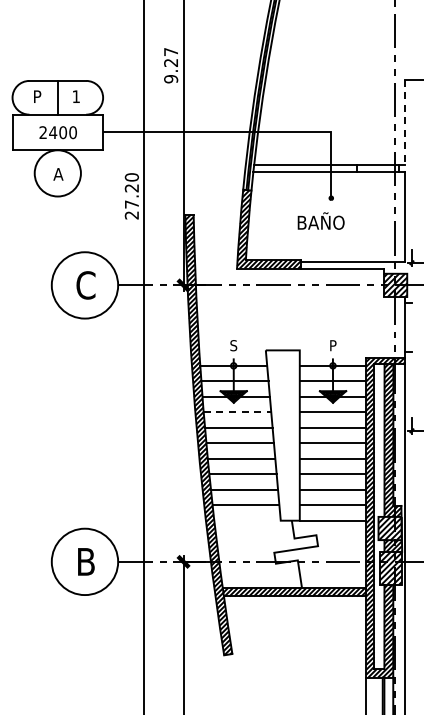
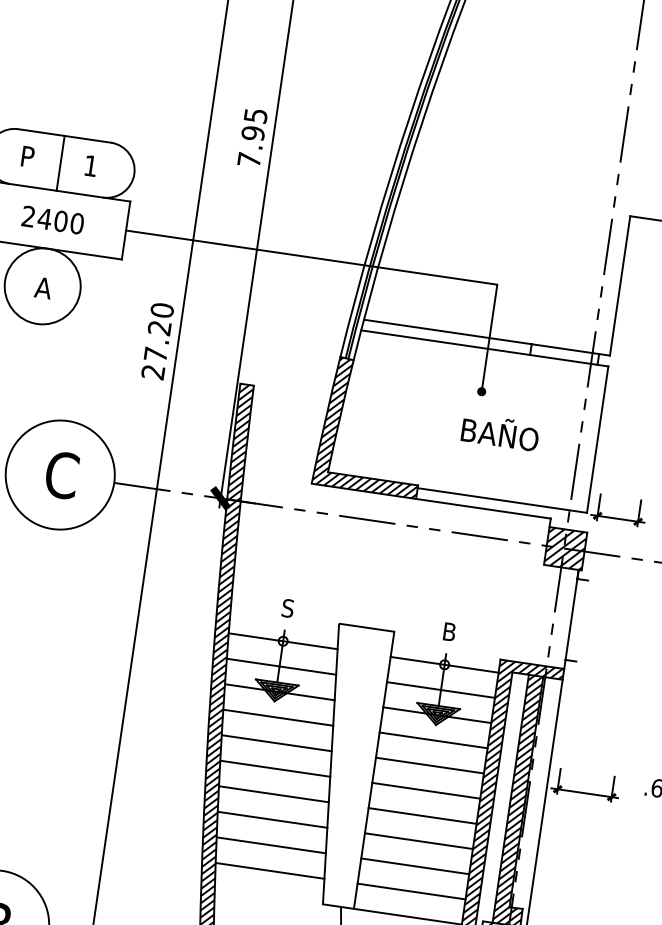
text: (171, 65) -> (253, 137), 9.27 -> 7.95
line: (405, 122) -> (620, 286), dashed -> solid
text: (320, 220) -> (499, 431), moved
text: (332, 345) -> (448, 631), P -> B
line: (237, 412) -> (278, 718), dashed -> solid

